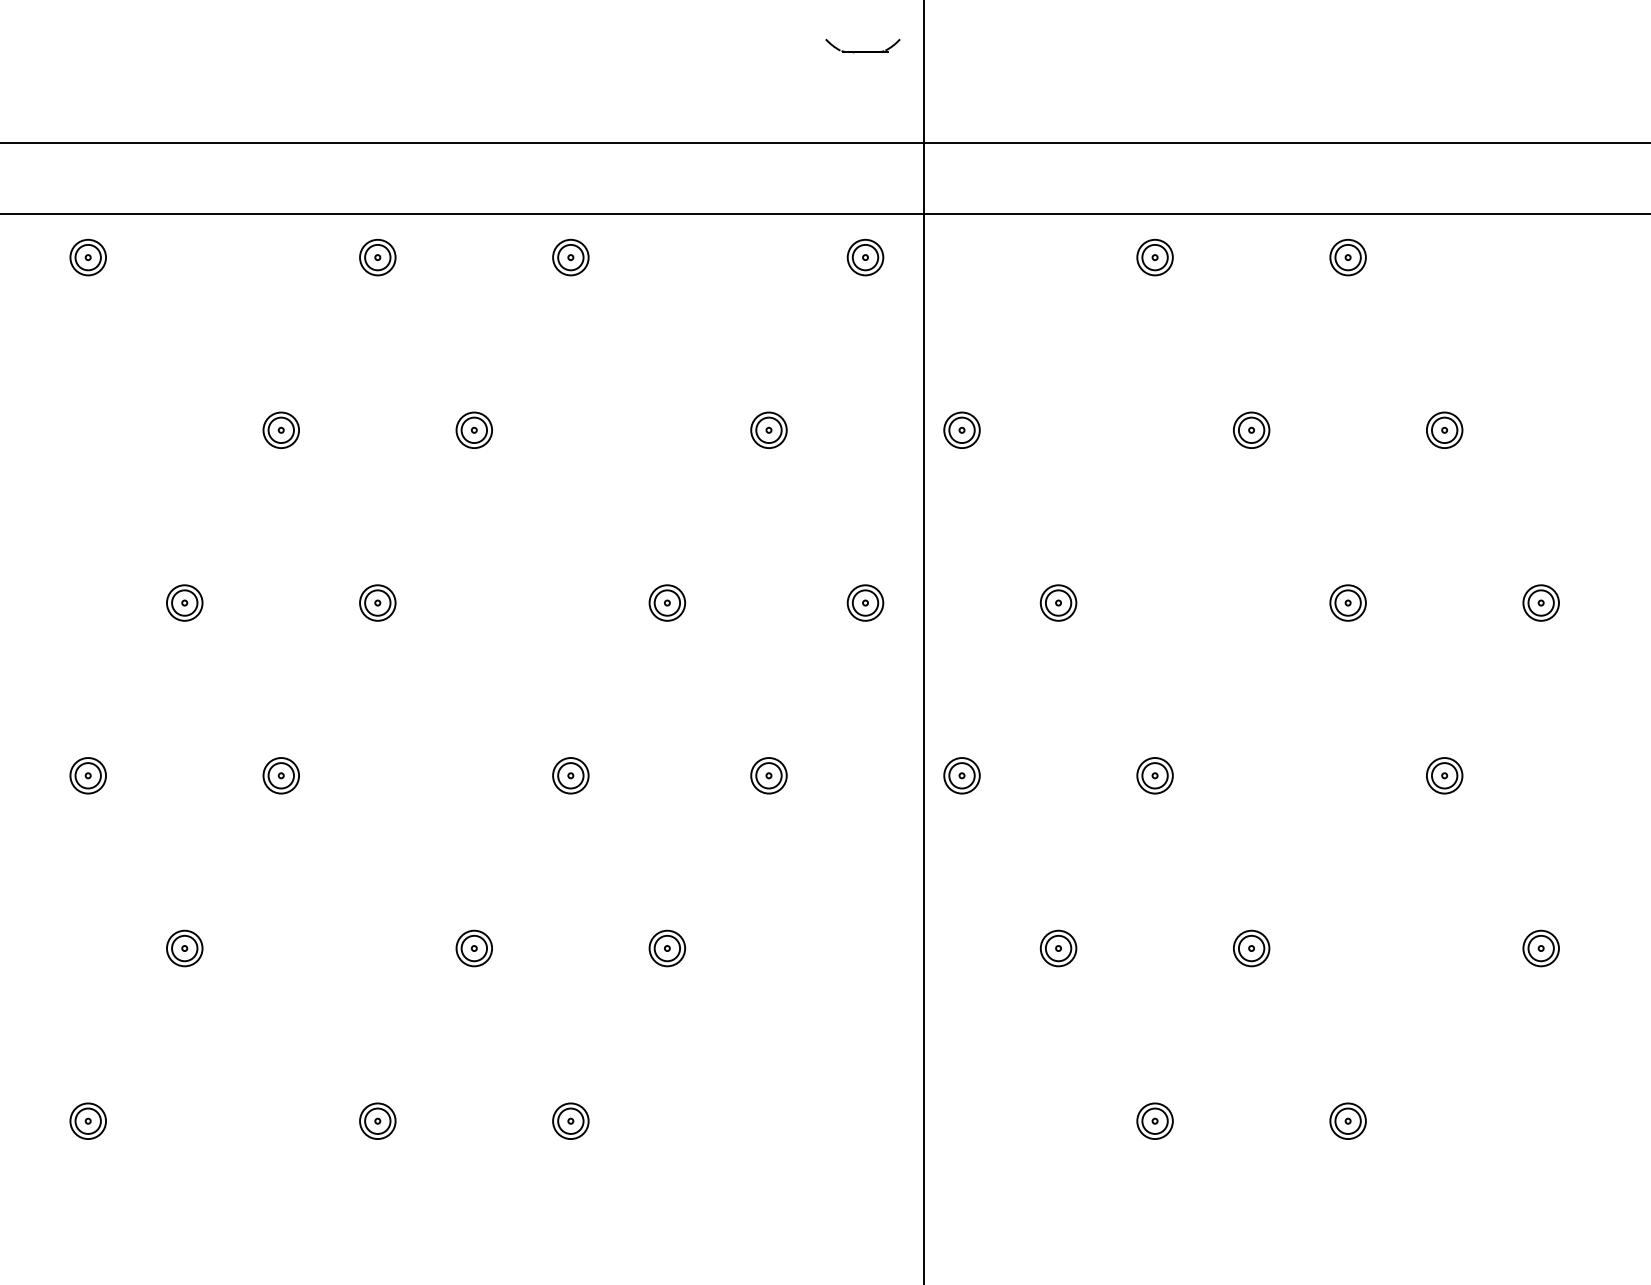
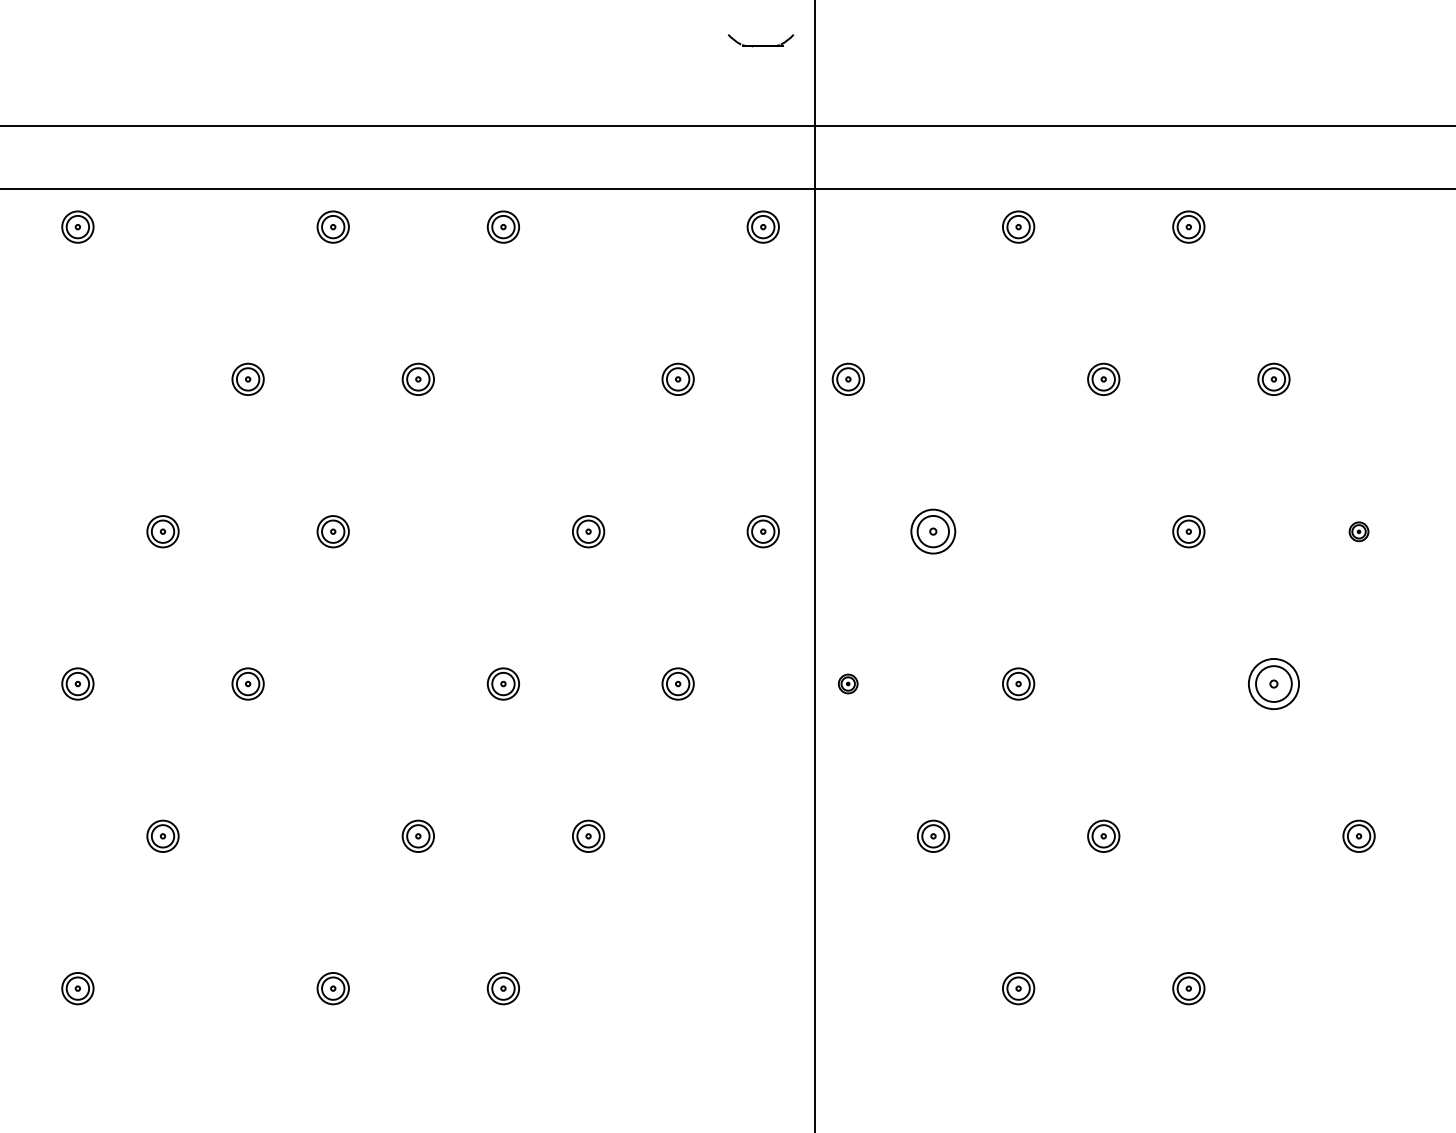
part: (1058, 602) -> (933, 531), size x1.4
part: (1540, 602) -> (1358, 531), size x0.6
part: (961, 775) -> (847, 683), size x0.6
part: (1444, 775) -> (1273, 683), size x1.6

